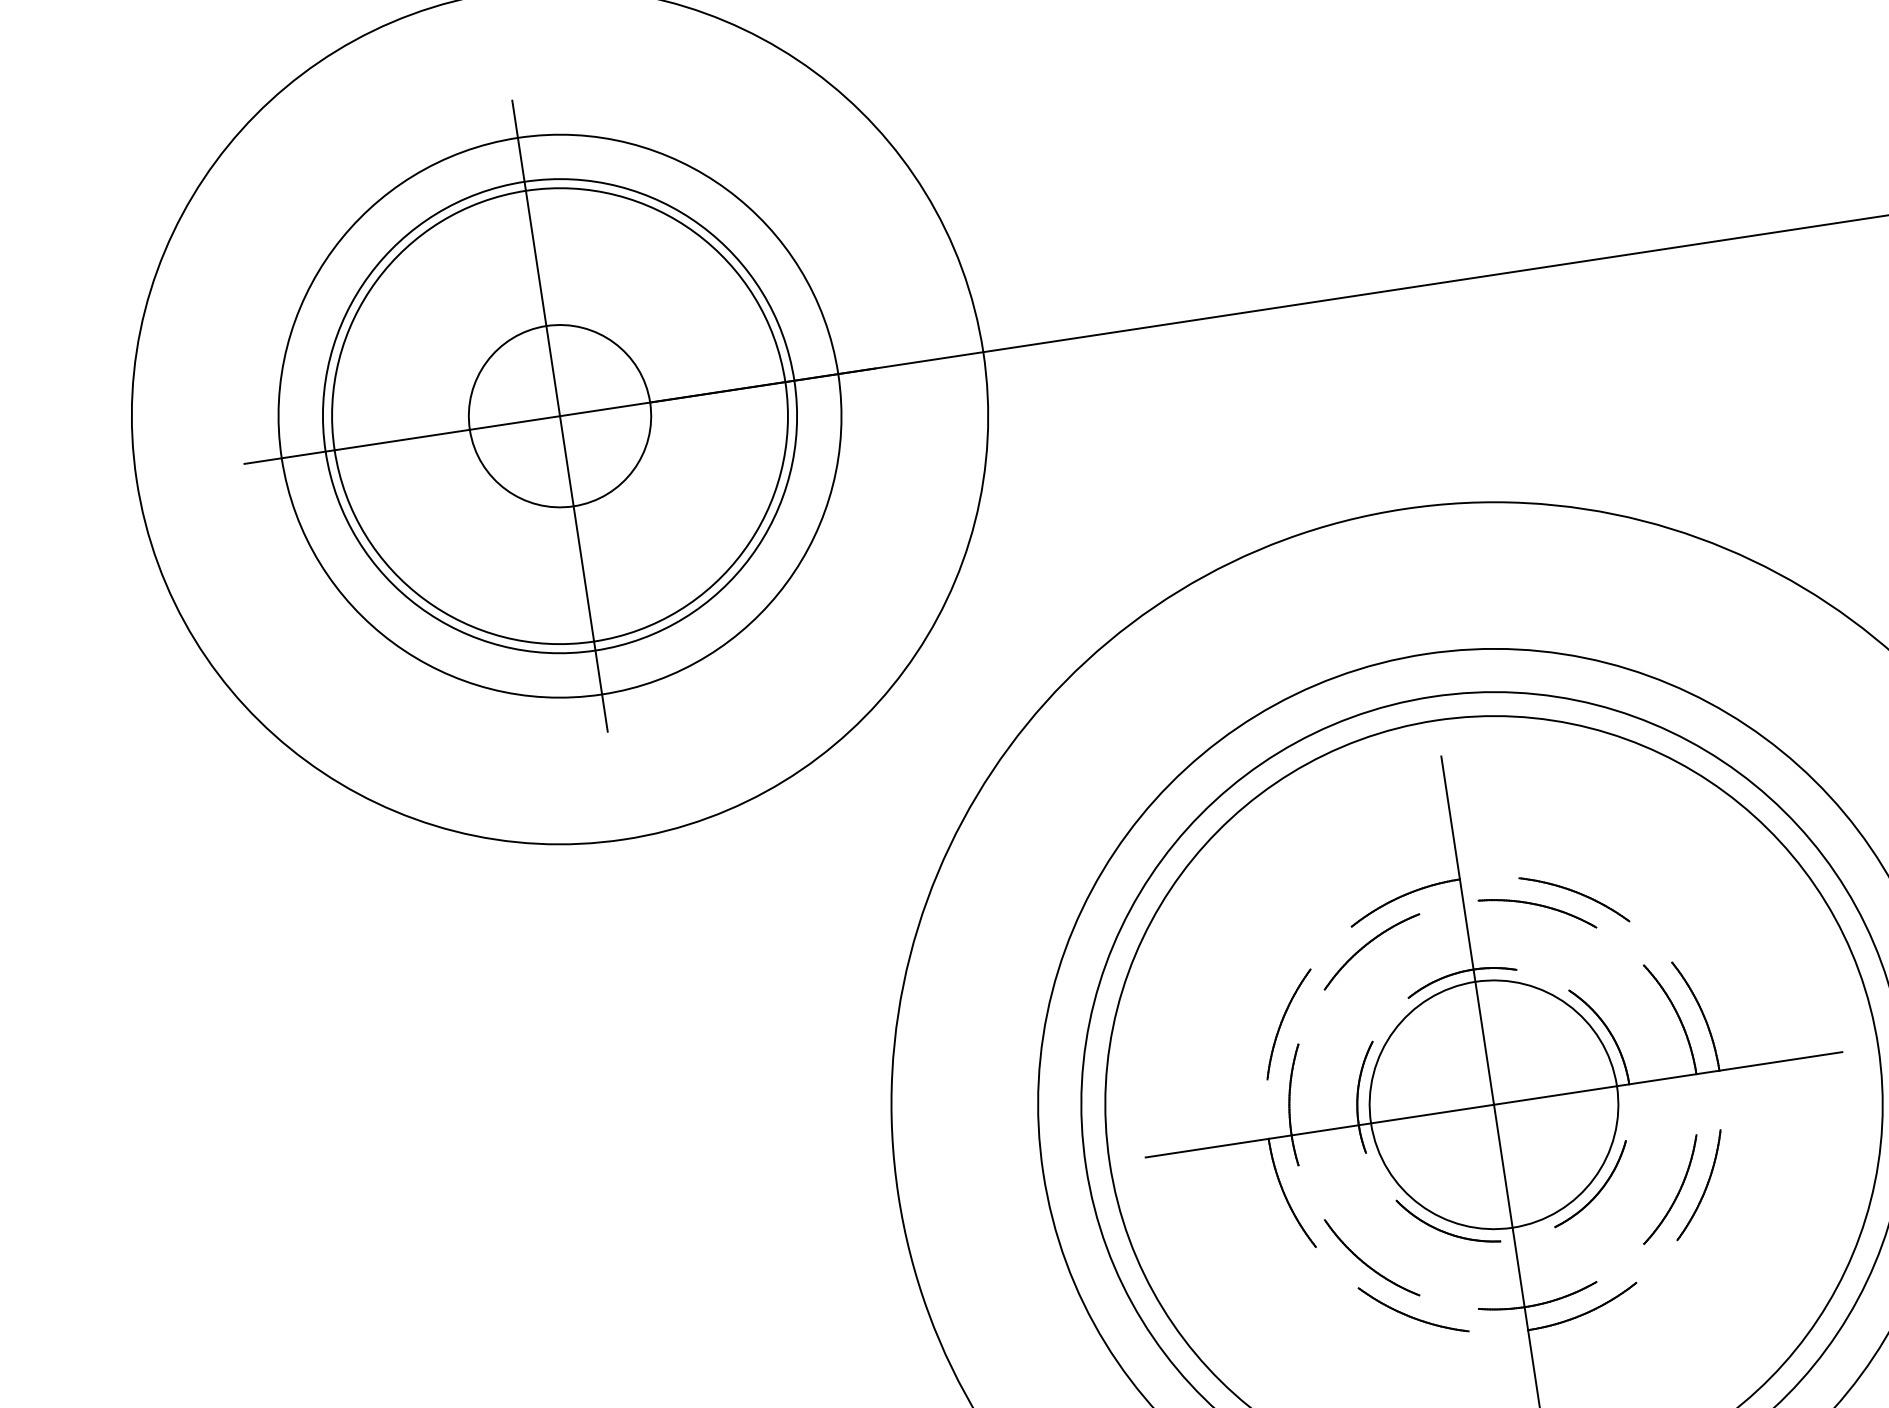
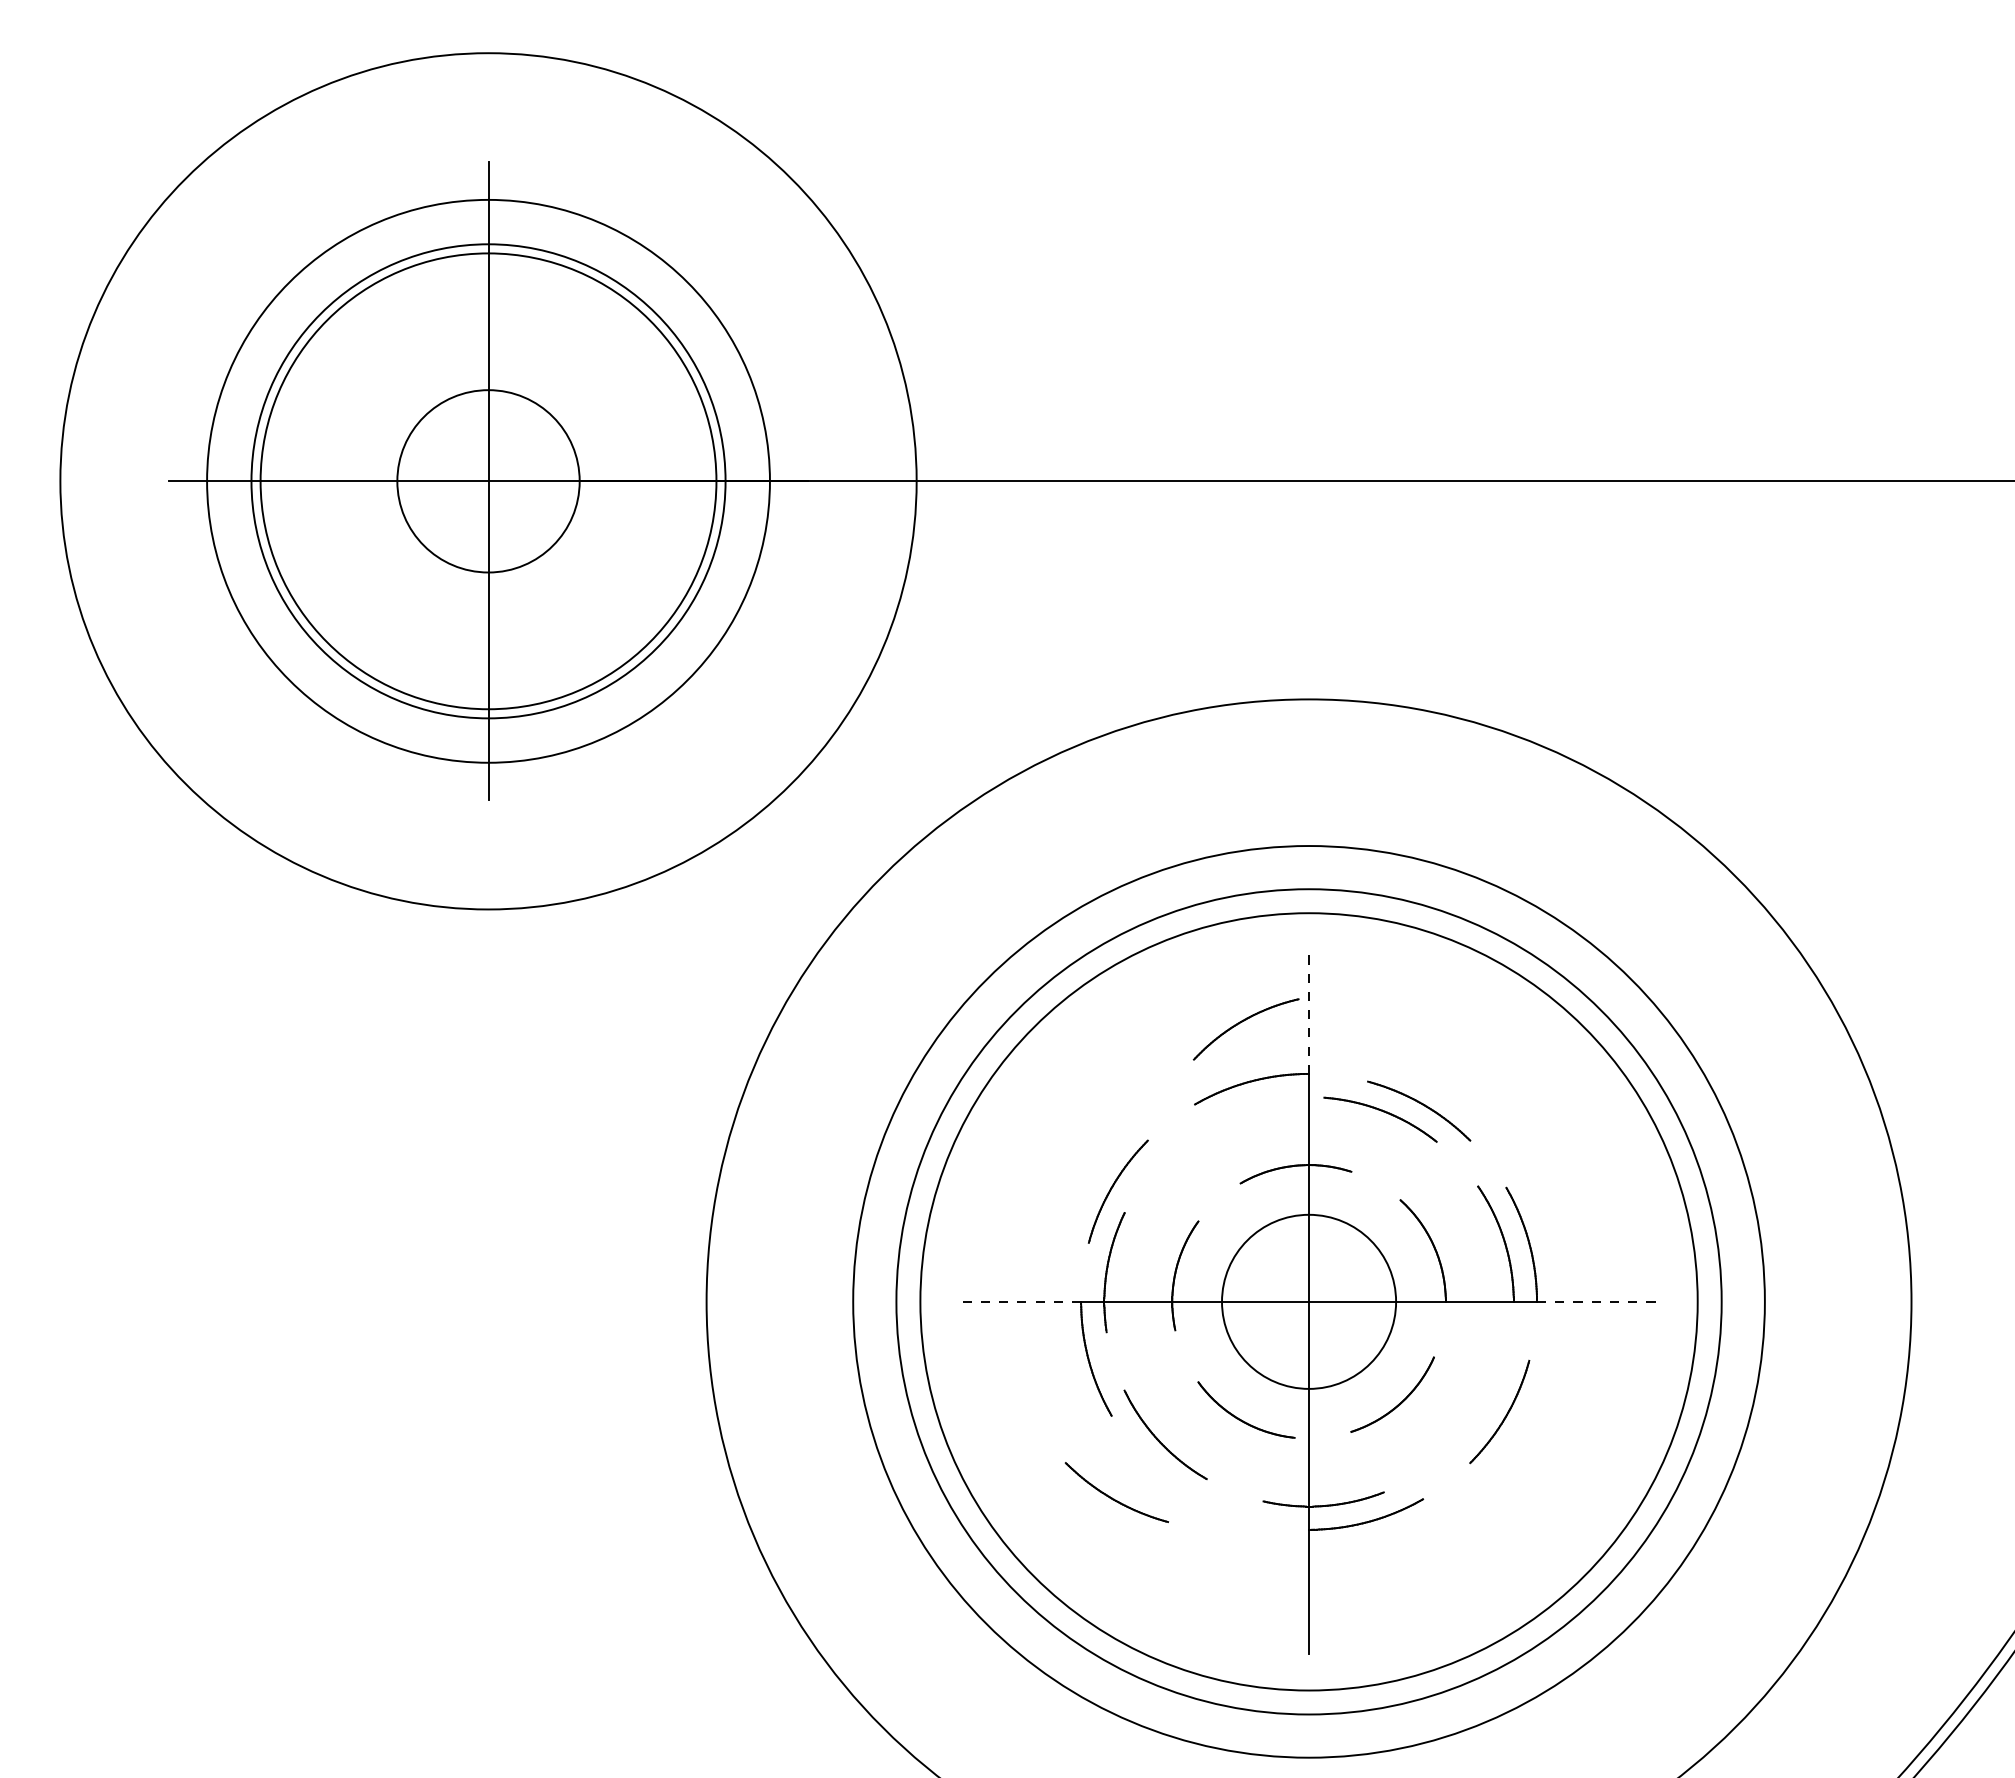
line: (1451, 817) -> (1309, 1011), solid -> dashed
part: (1367, 945) -> (1242, 1022), moved
line: (1781, 1061) -> (1599, 1301), solid -> dashed
circle: (1493, 1104) -> (1308, 1301), size x0.7
line: (1206, 1147) -> (1018, 1301), solid -> dashed
part: (1676, 1194) -> (1476, 1417), removed
part: (1412, 1316) -> (1114, 1498), moved

